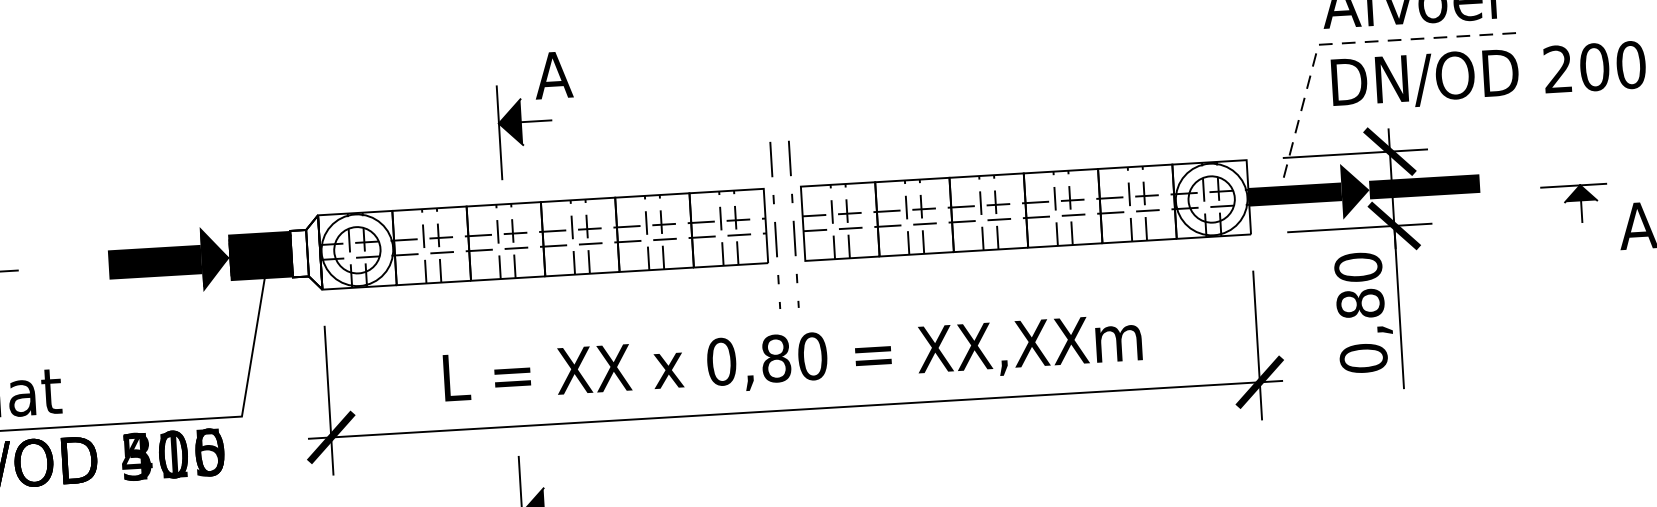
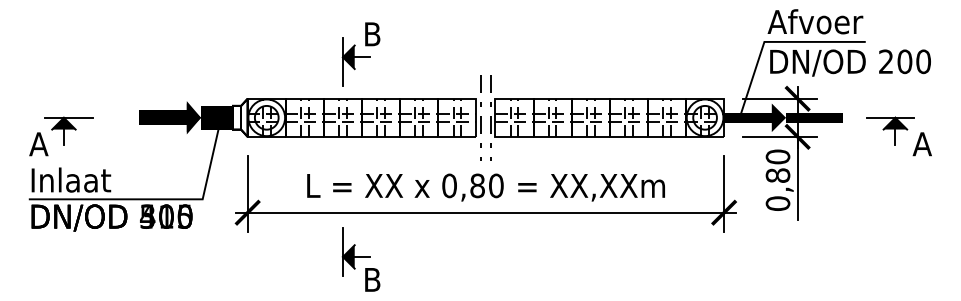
line: (1338, 42) -> (774, 41), dashed -> solid
text: (551, 75) -> (371, 34), A -> B
part: (1574, 202) -> (890, 130), size x1.43

